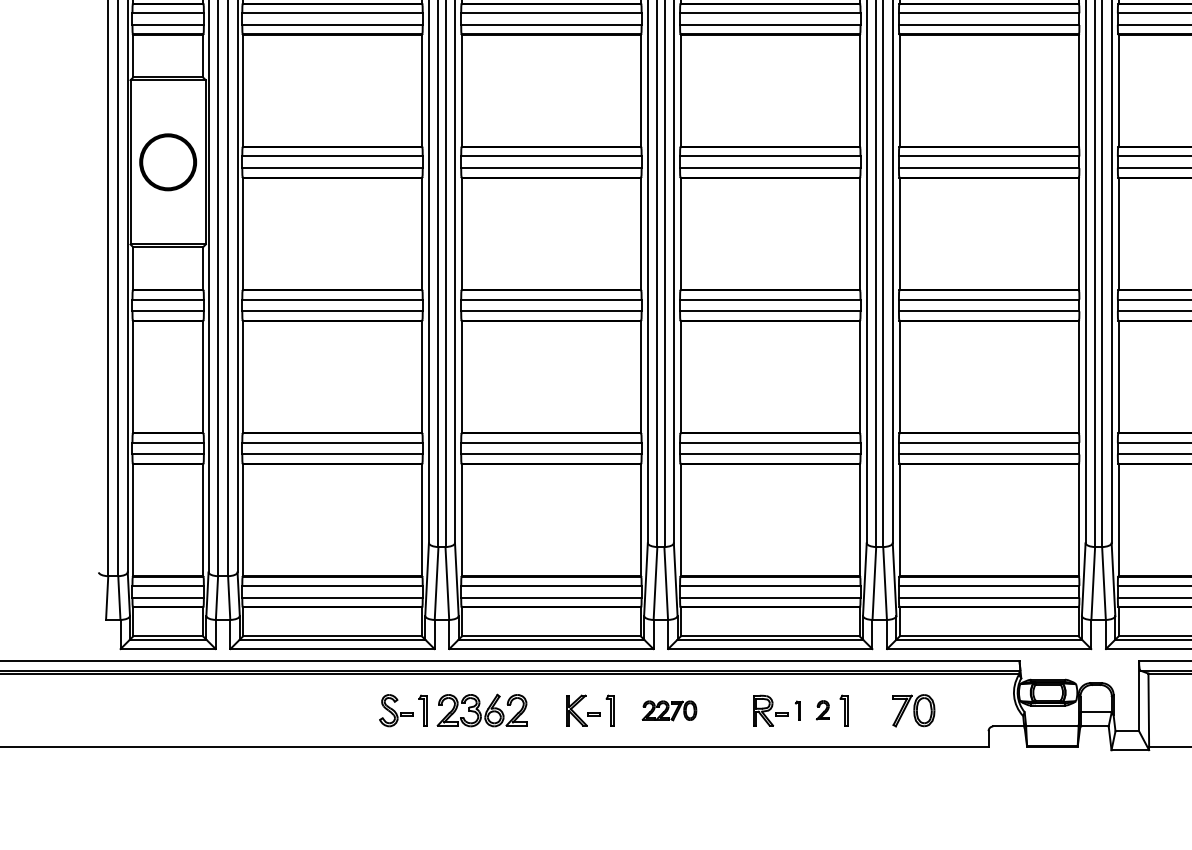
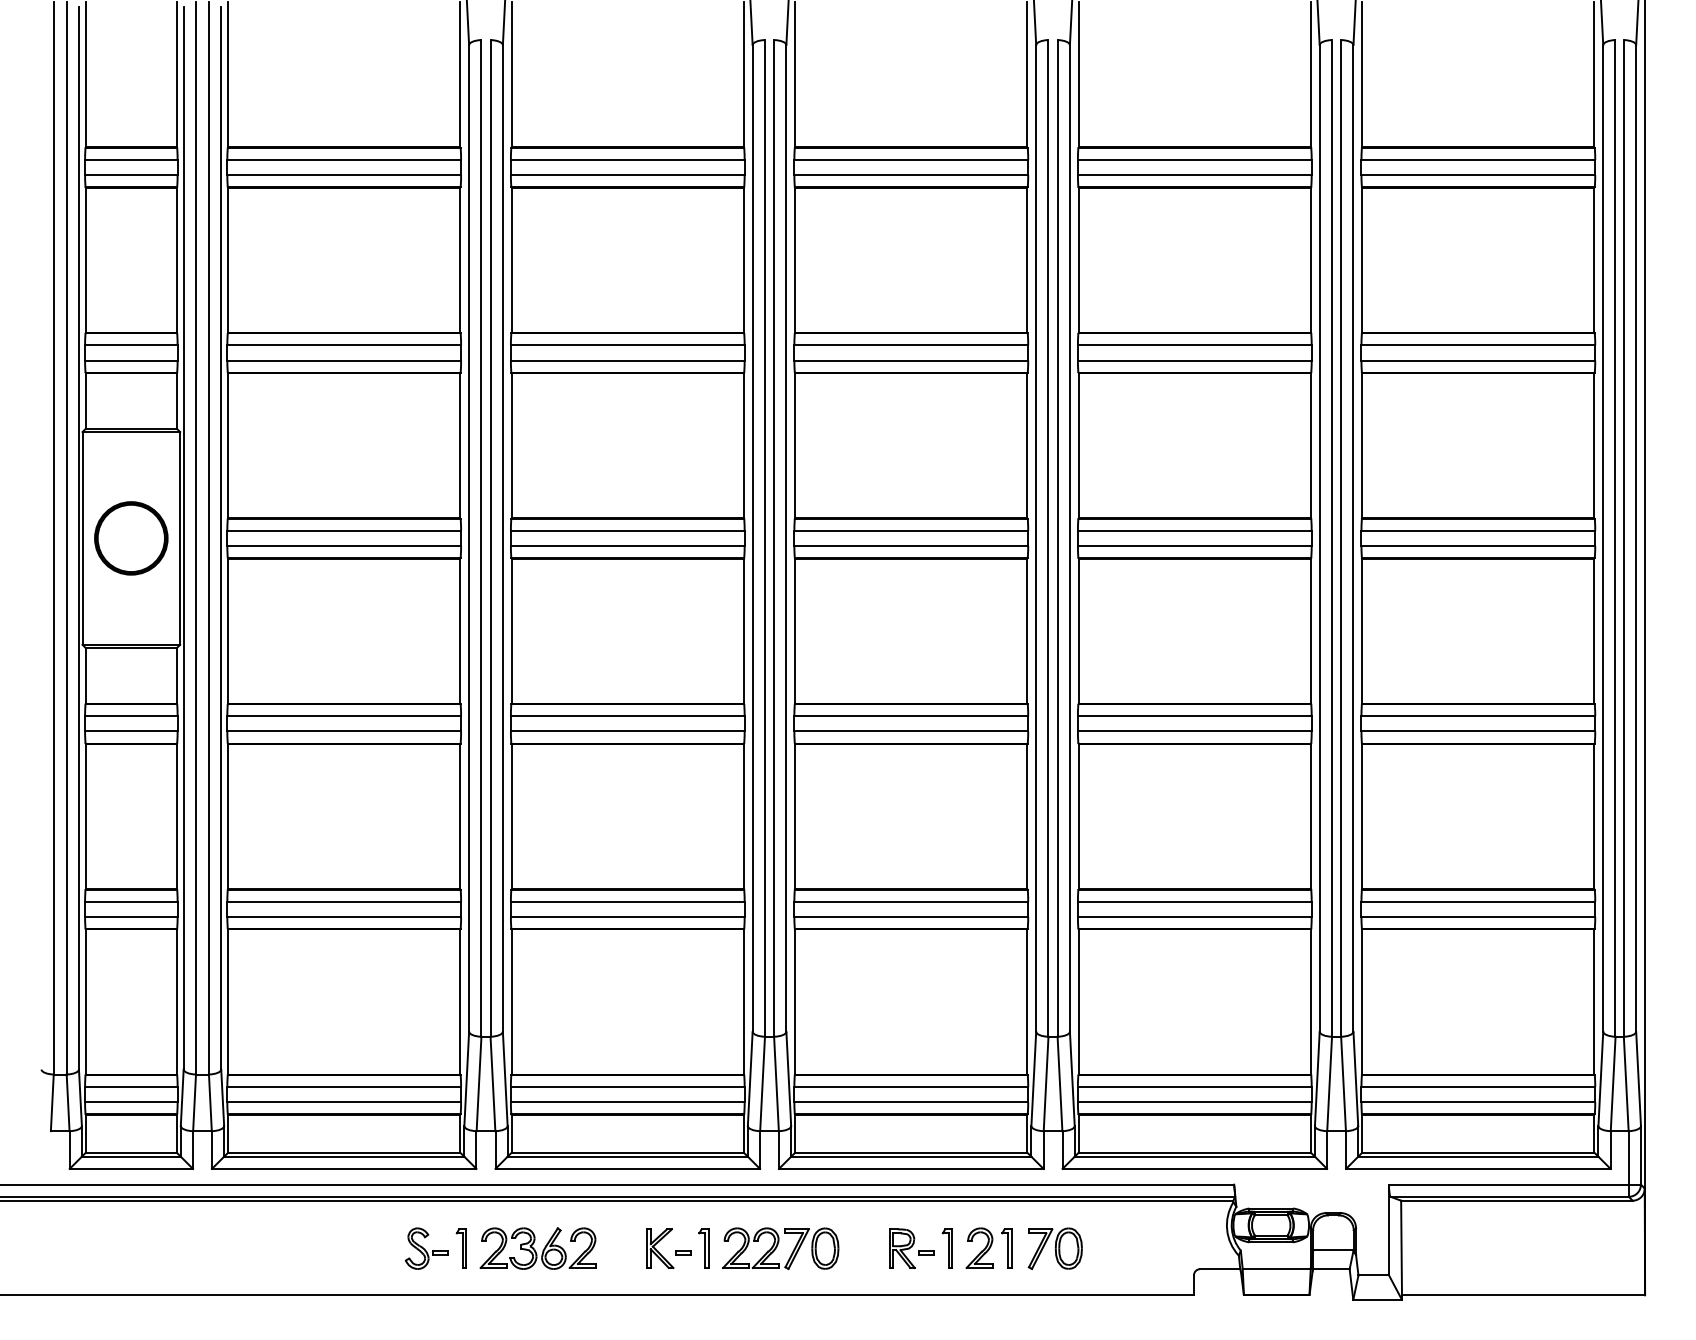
part: (822, 709) -> (979, 1247), size x1.67
part: (669, 710) -> (780, 1248), size x1.67
part: (797, 710) -> (946, 1248), size x1.67
part: (913, 710) -> (1054, 1248), moved

